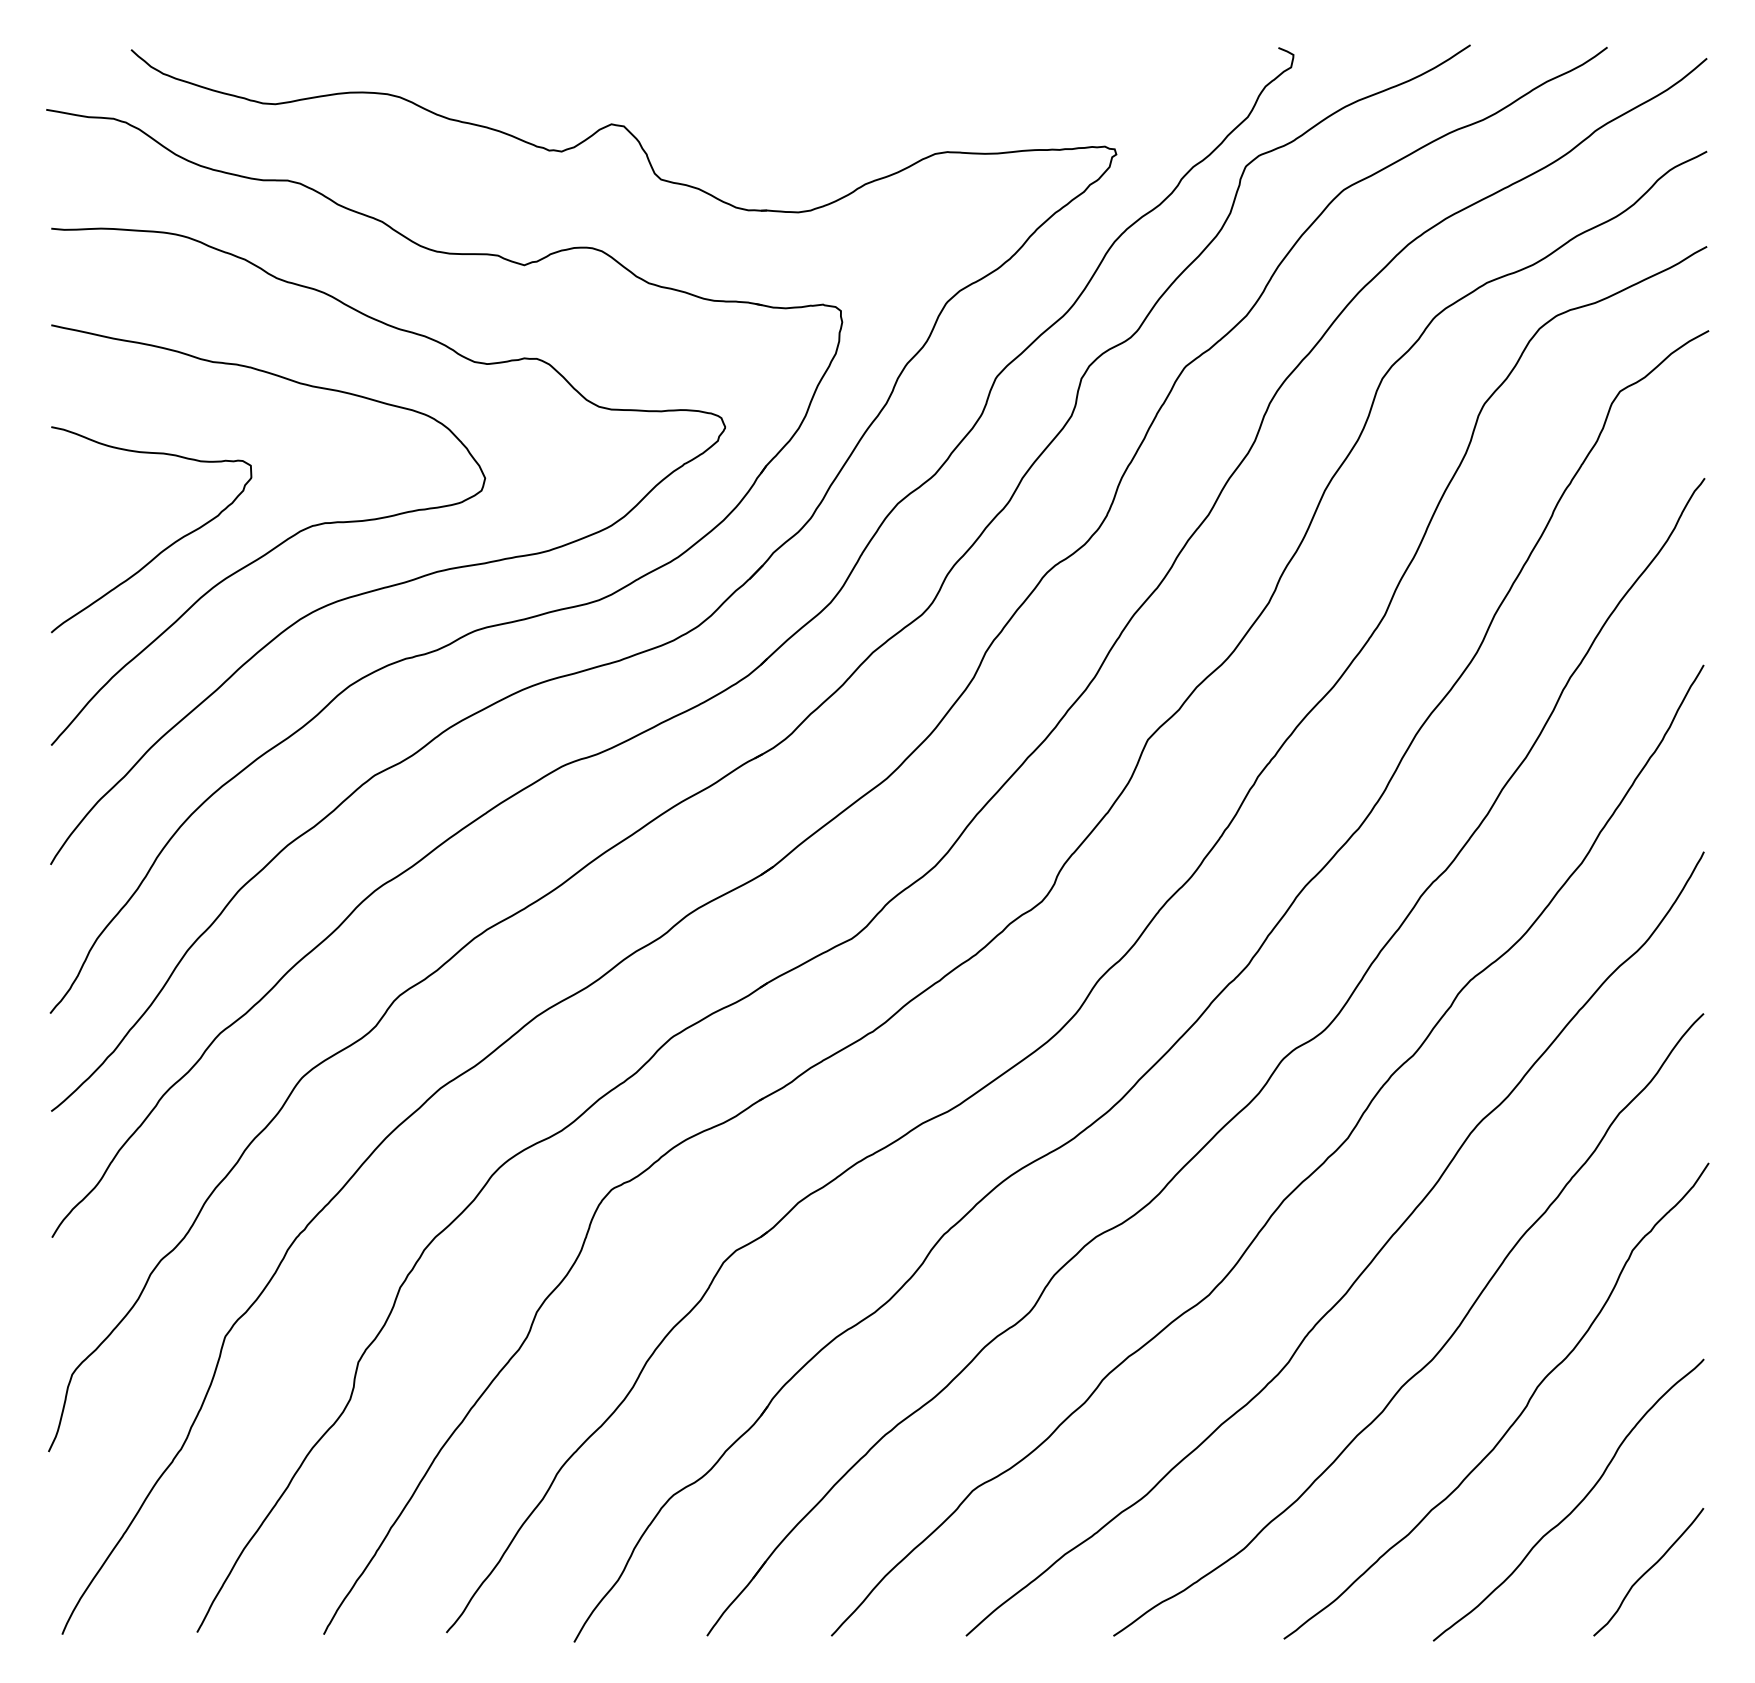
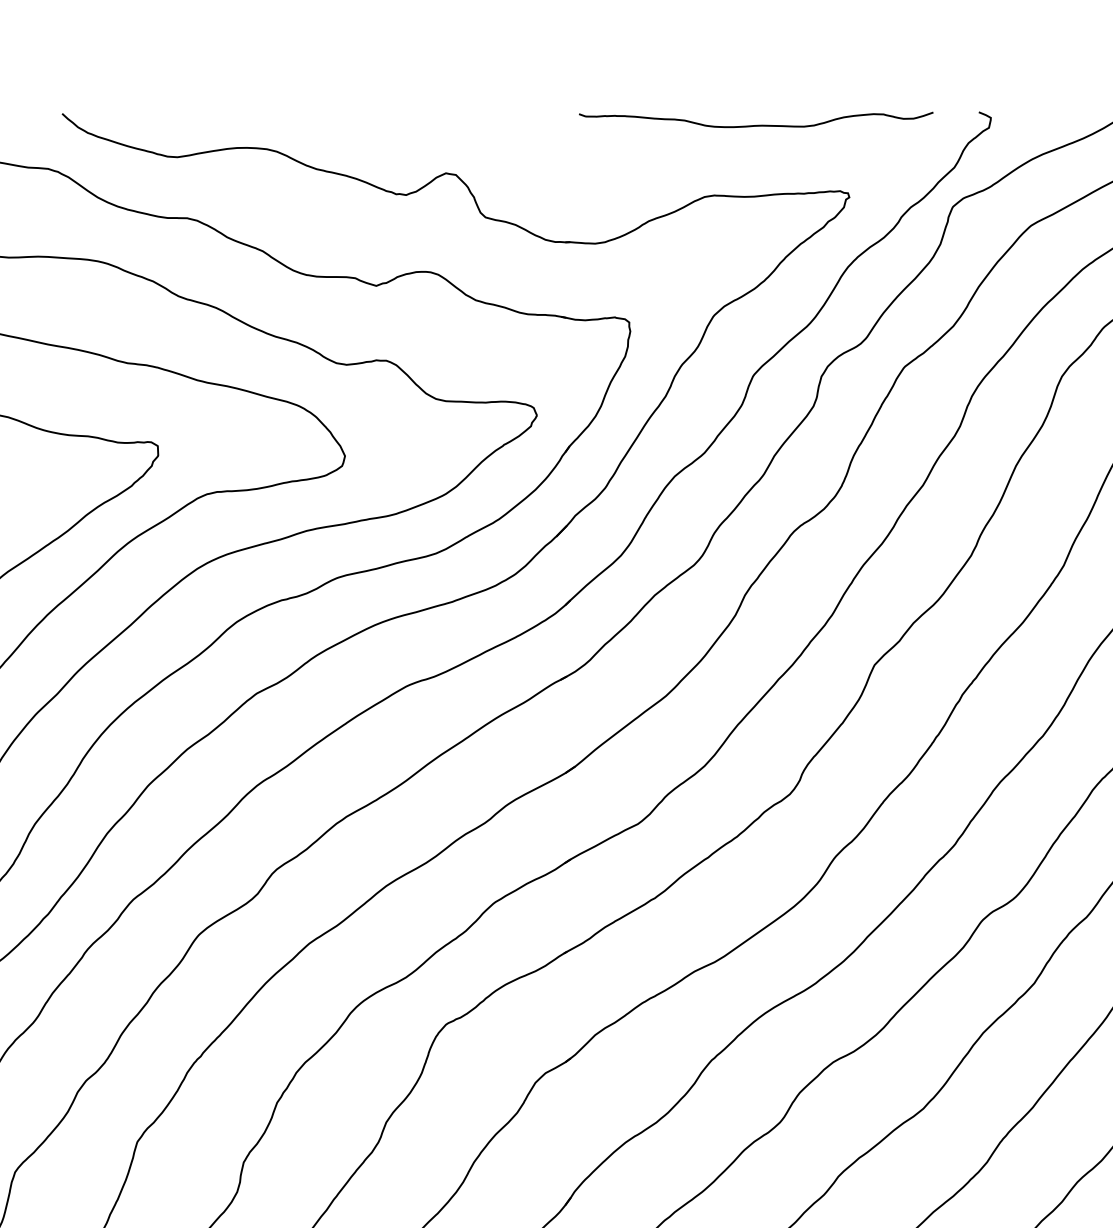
curve: (999, 64) -> (755, 125), added

